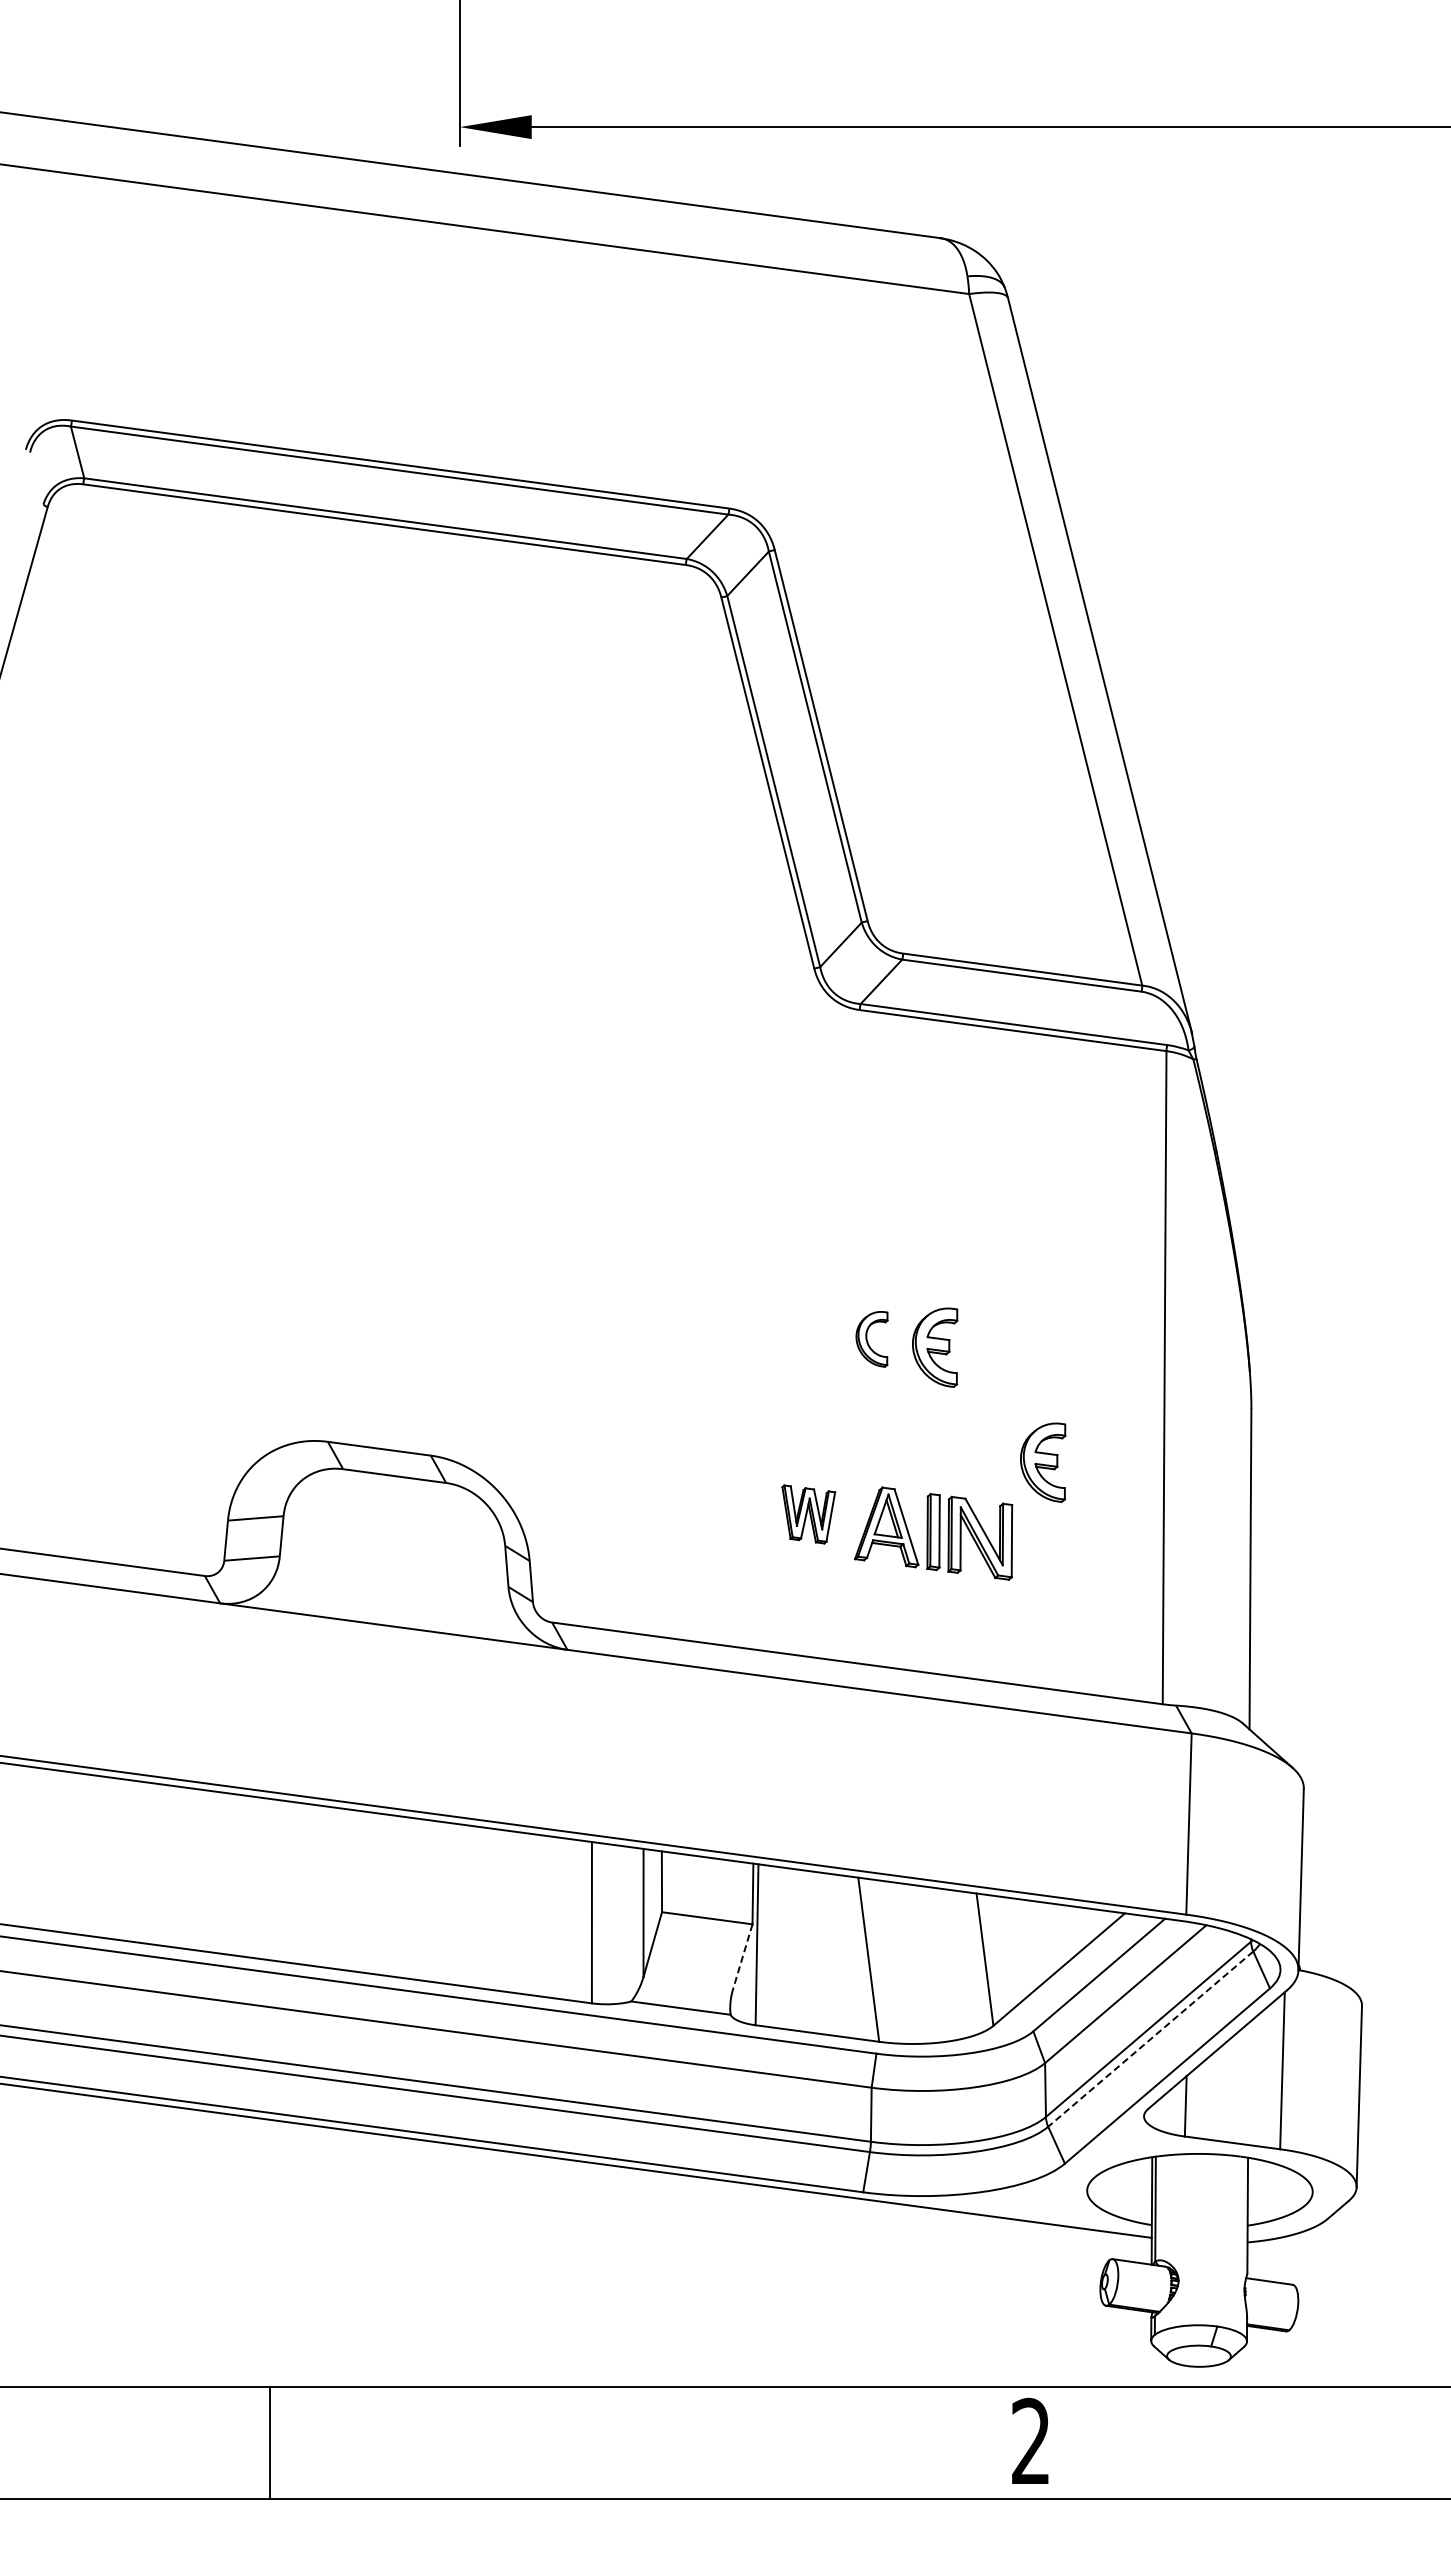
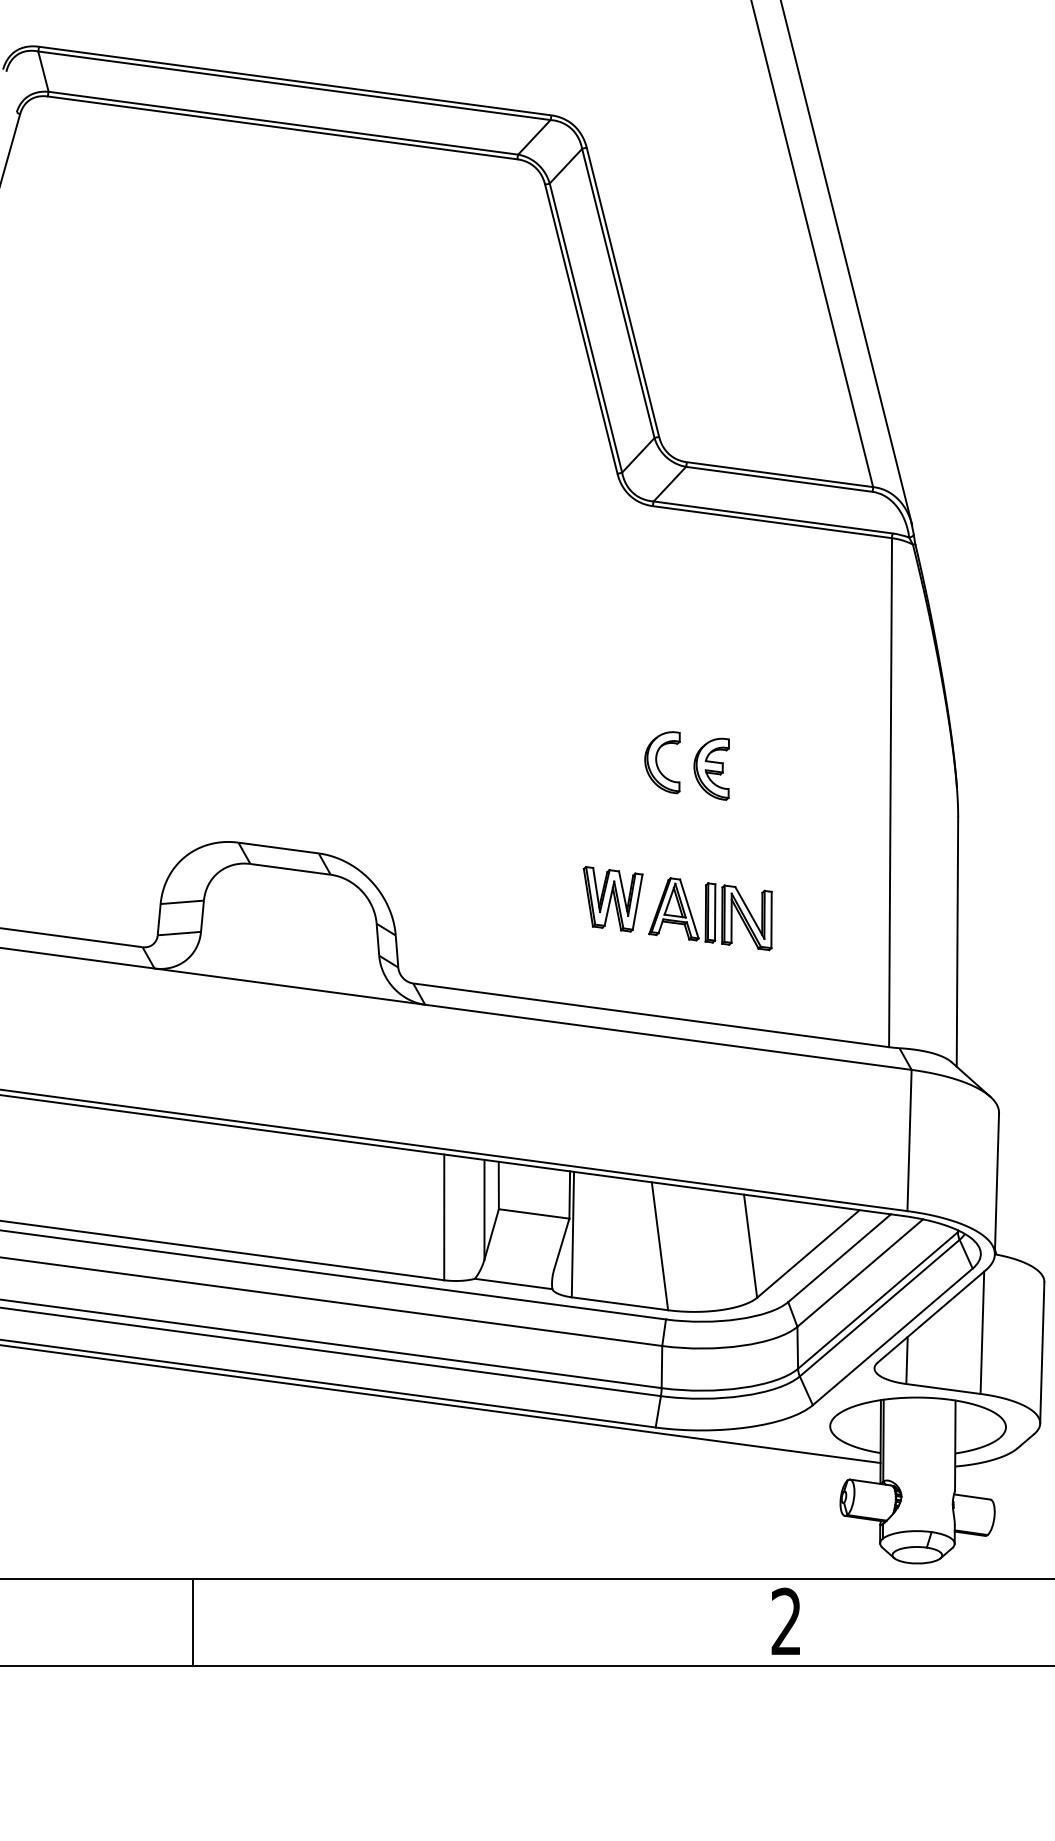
part: (871, 1339) -> (662, 762), size x1.43
part: (1043, 1462) -> (796, 858), removed
part: (808, 1514) -> (613, 899), size x1.43
line: (742, 1956) -> (561, 1243), dashed -> solid
line: (1150, 2039) -> (879, 1308), dashed -> solid

